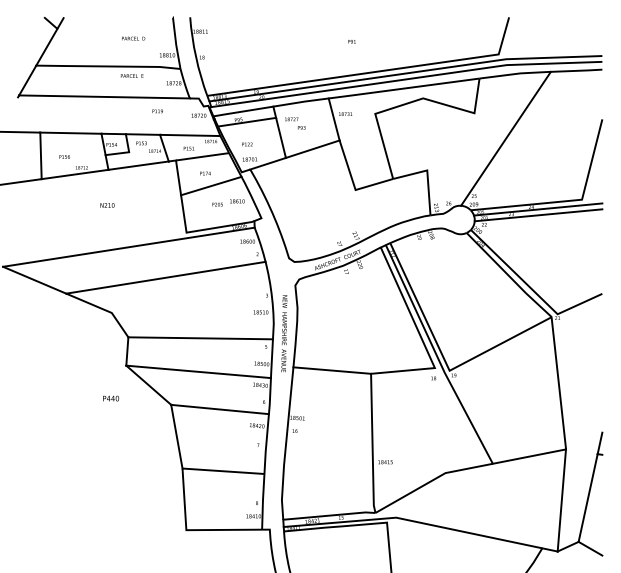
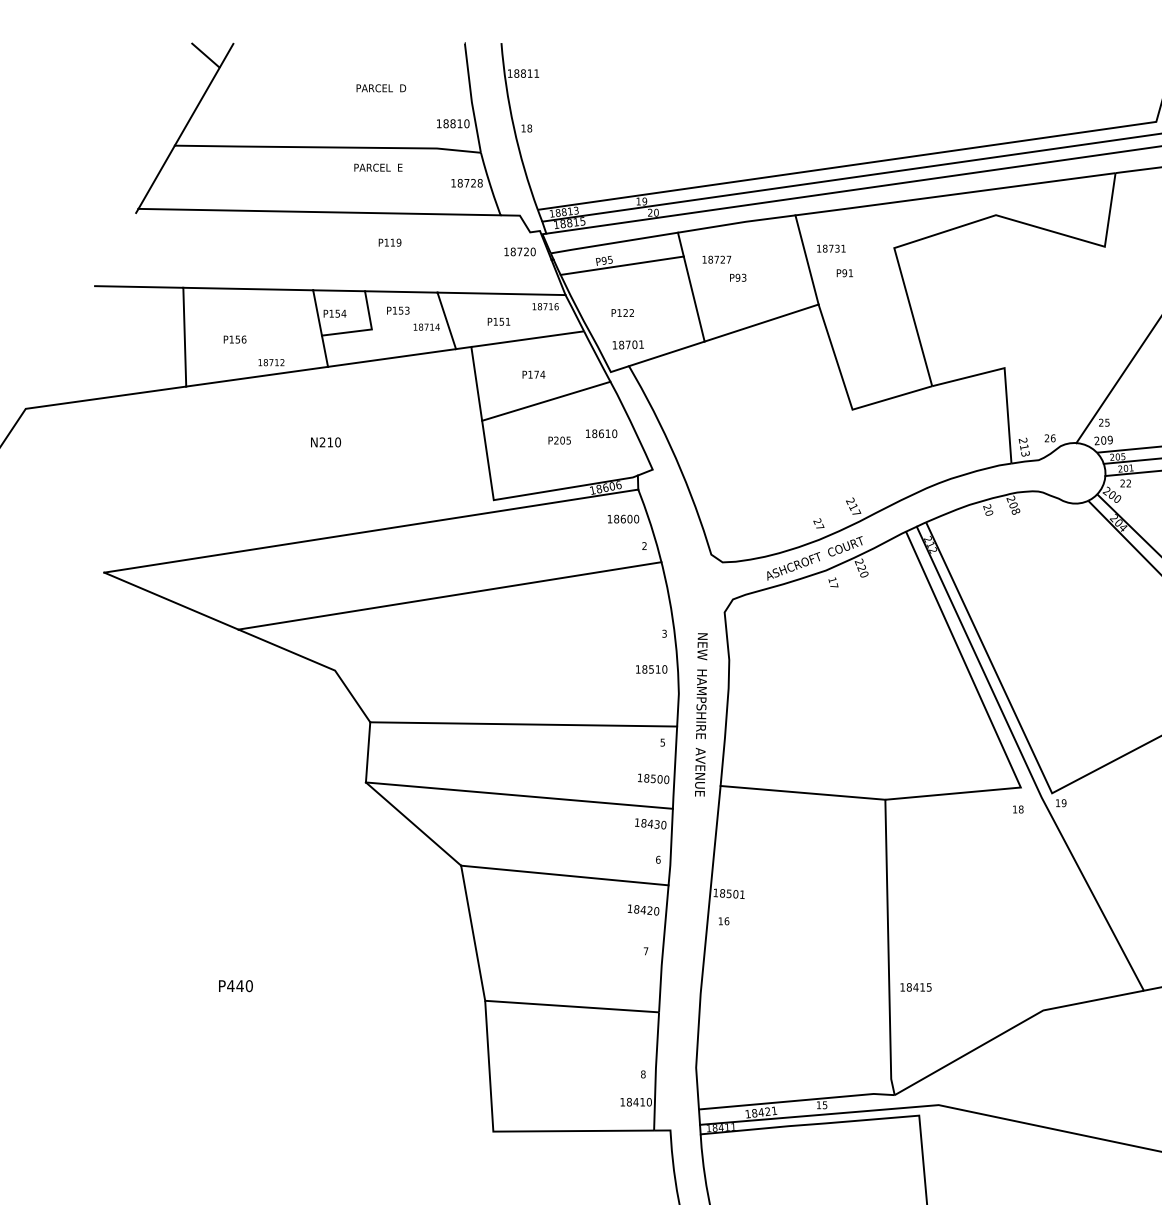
text: (351, 41) -> (843, 272), moved
text: (157, 111) -> (389, 243), moved
text: (111, 398) -> (236, 985), moved

